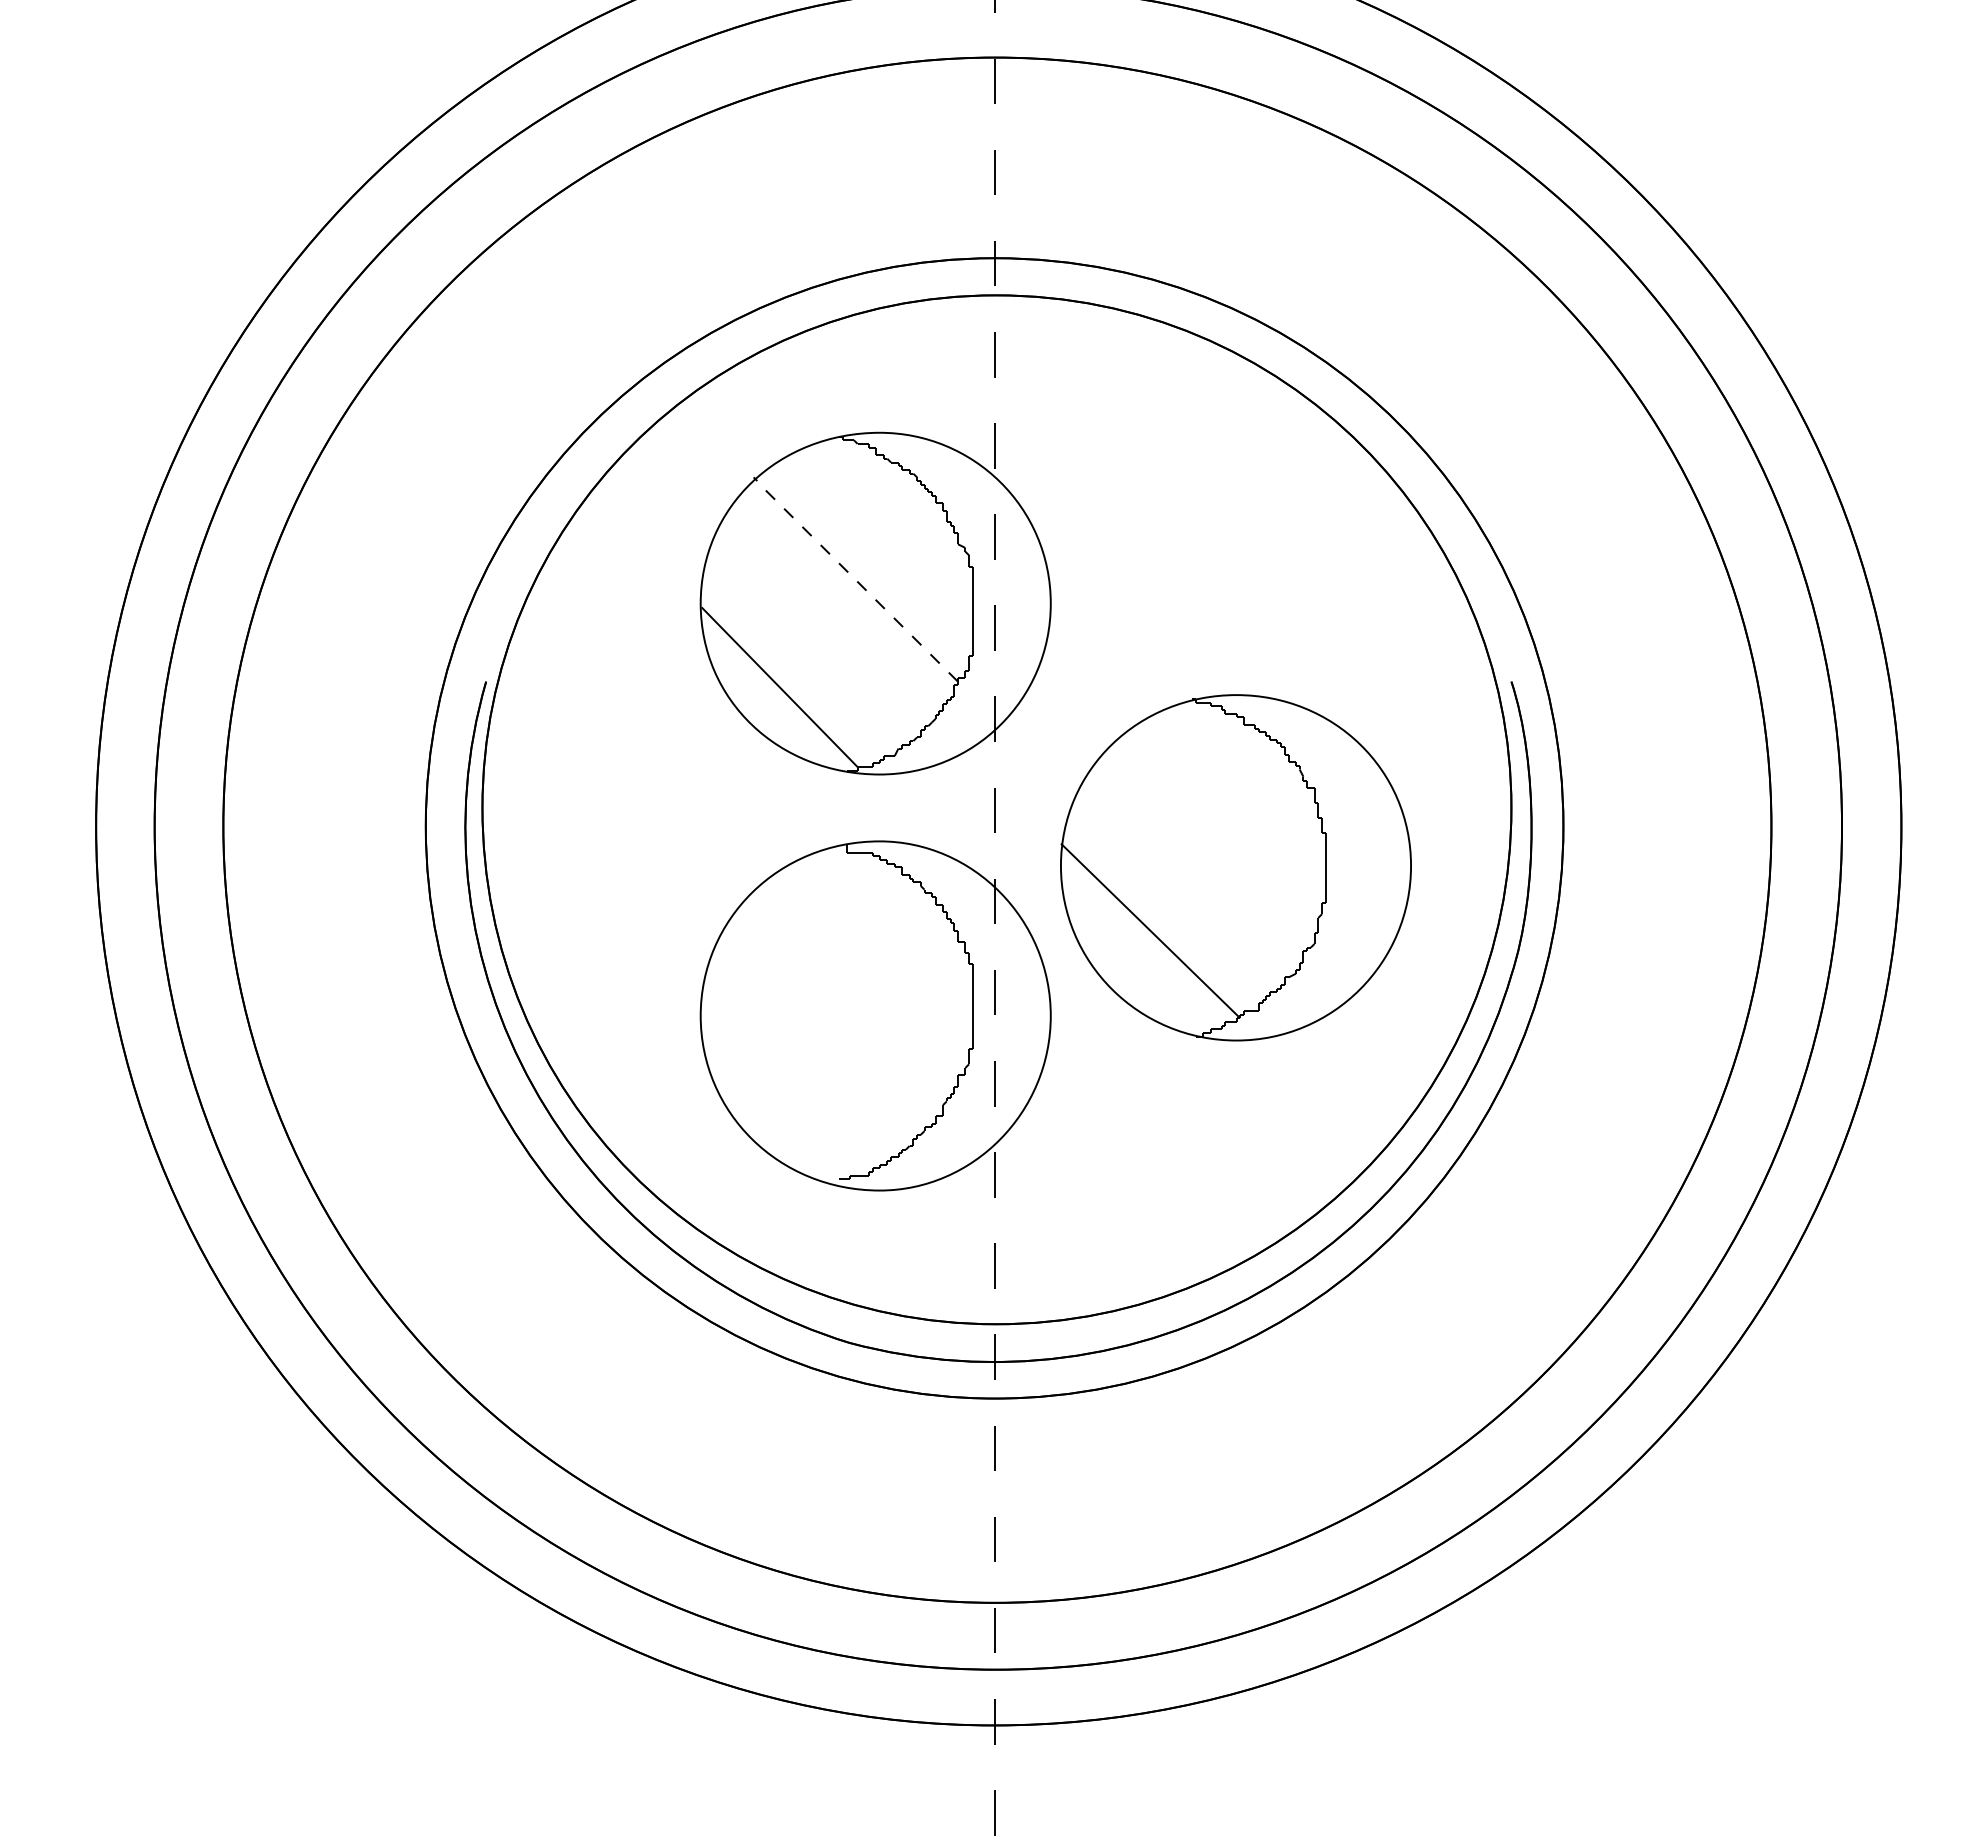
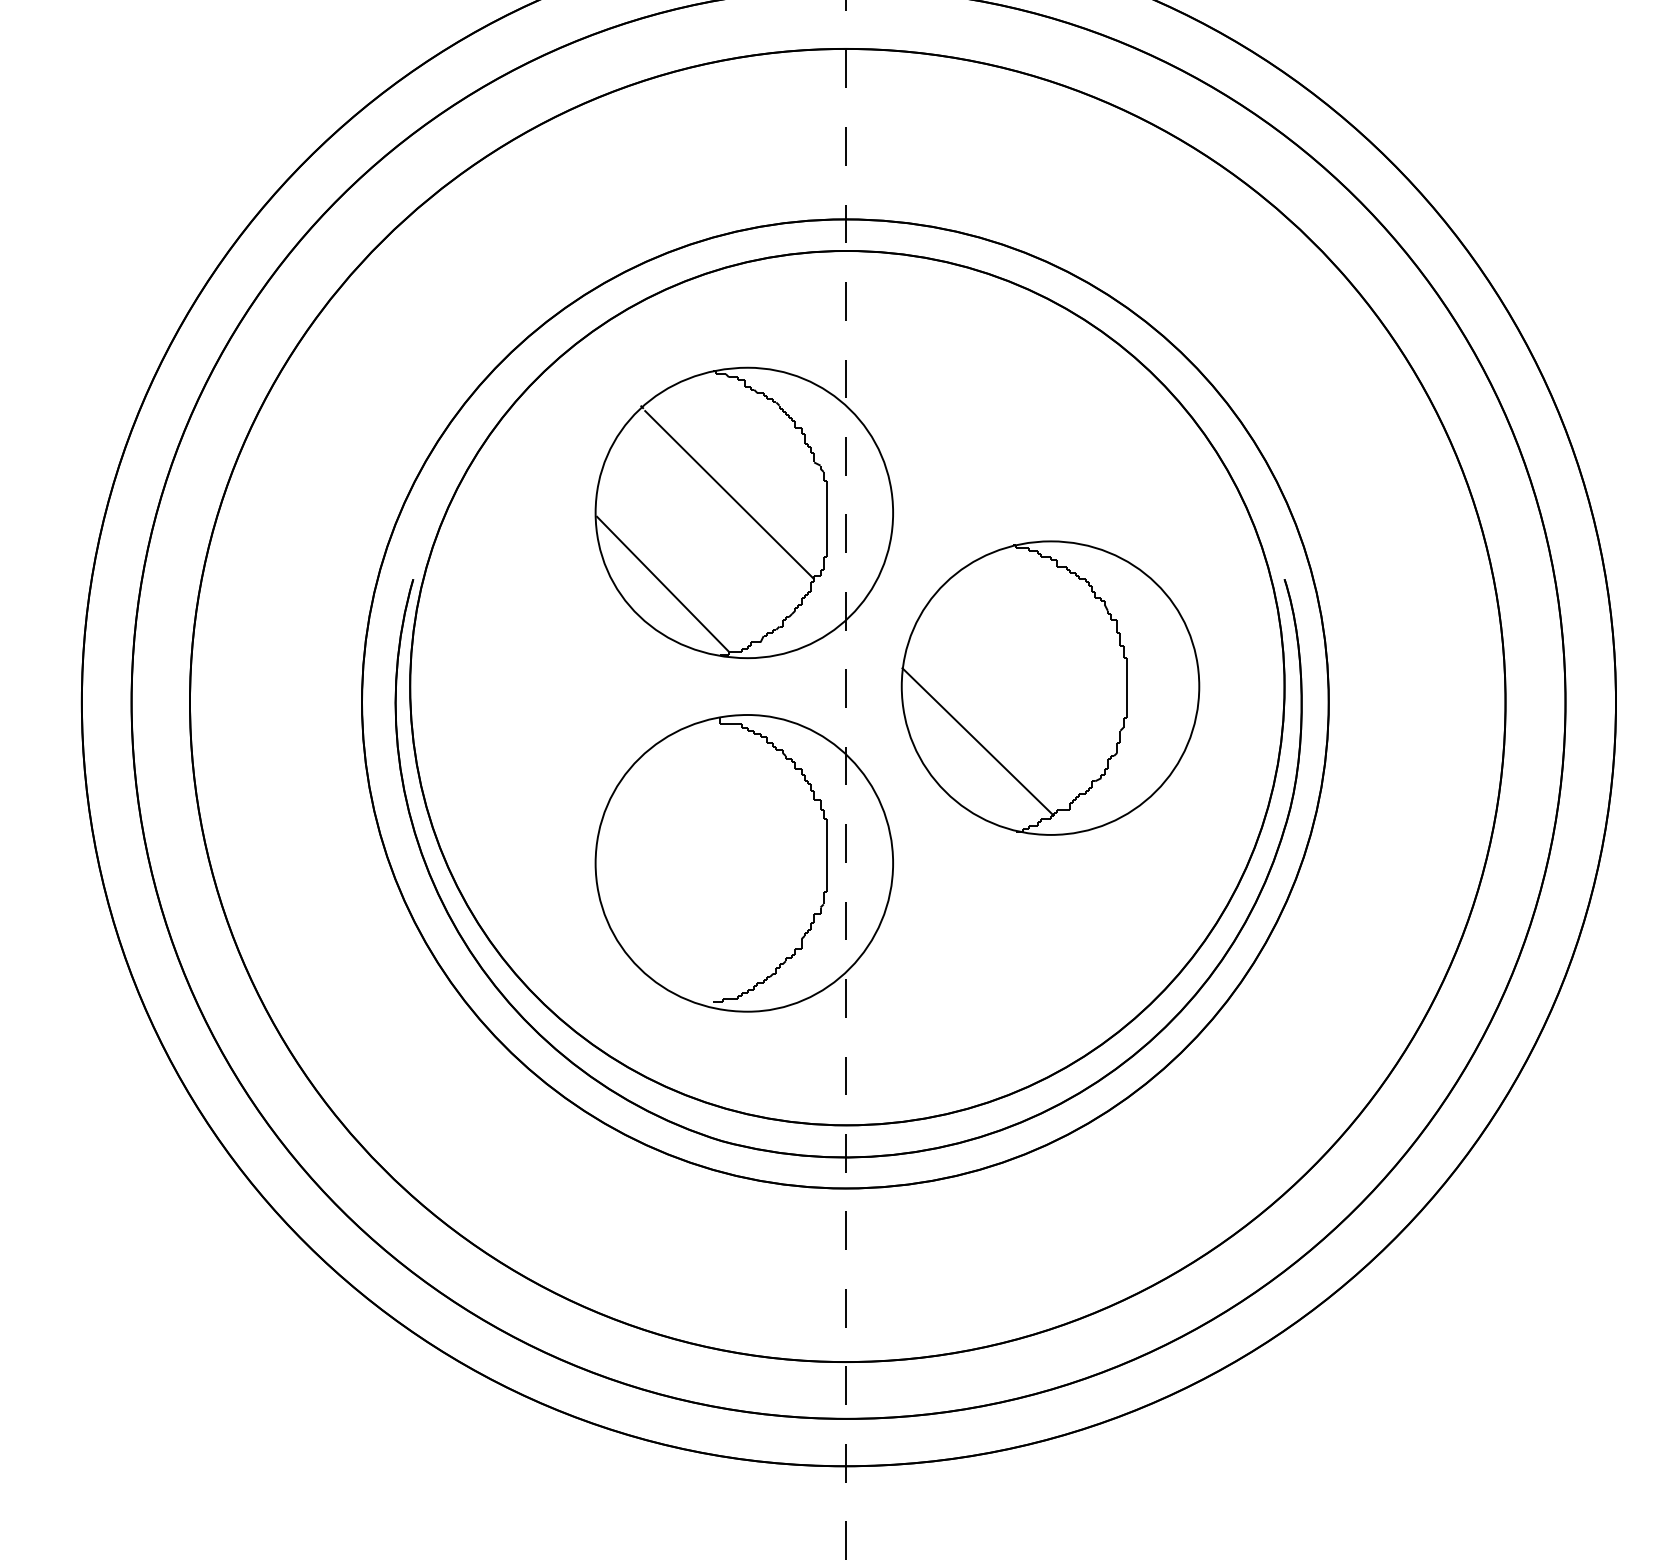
line: (858, 582) -> (729, 494), dashed -> solid
part: (1235, 867) -> (1050, 687), moved

